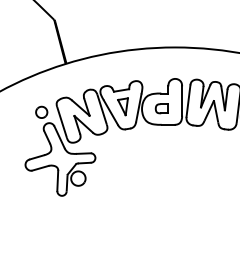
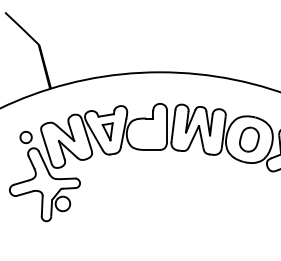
part: (161, 108) -> (146, 133), removed

